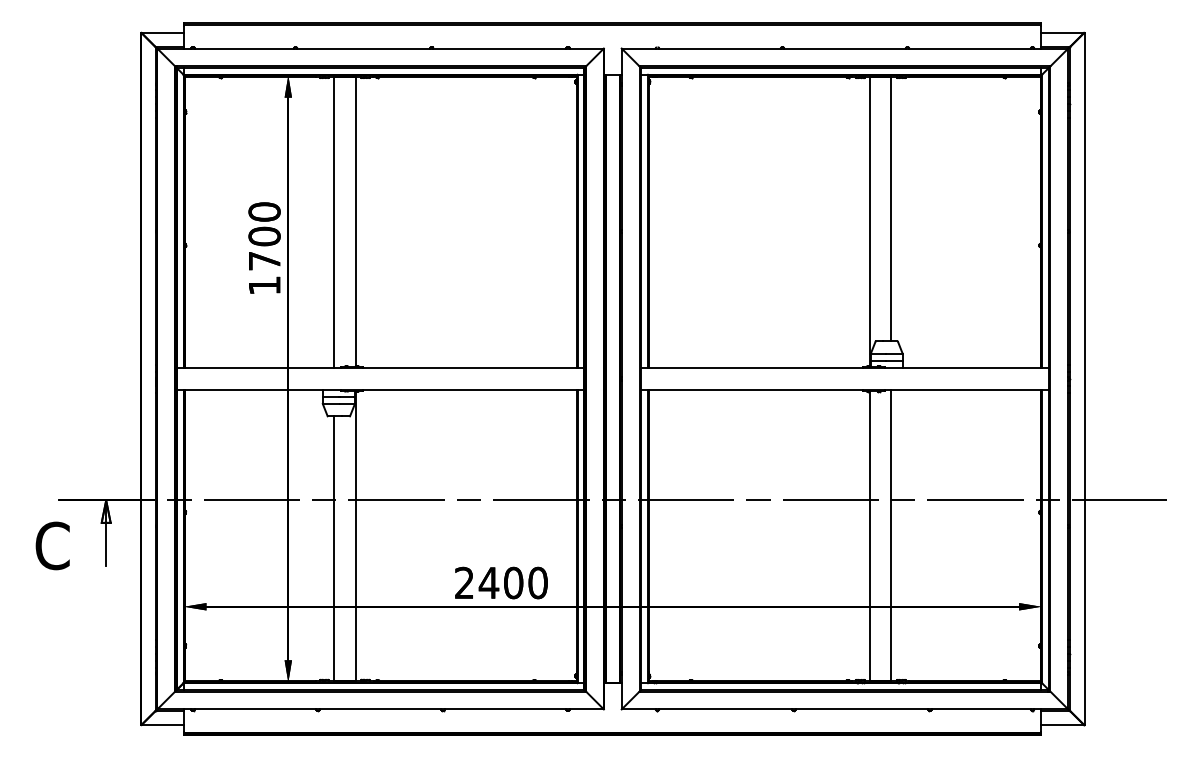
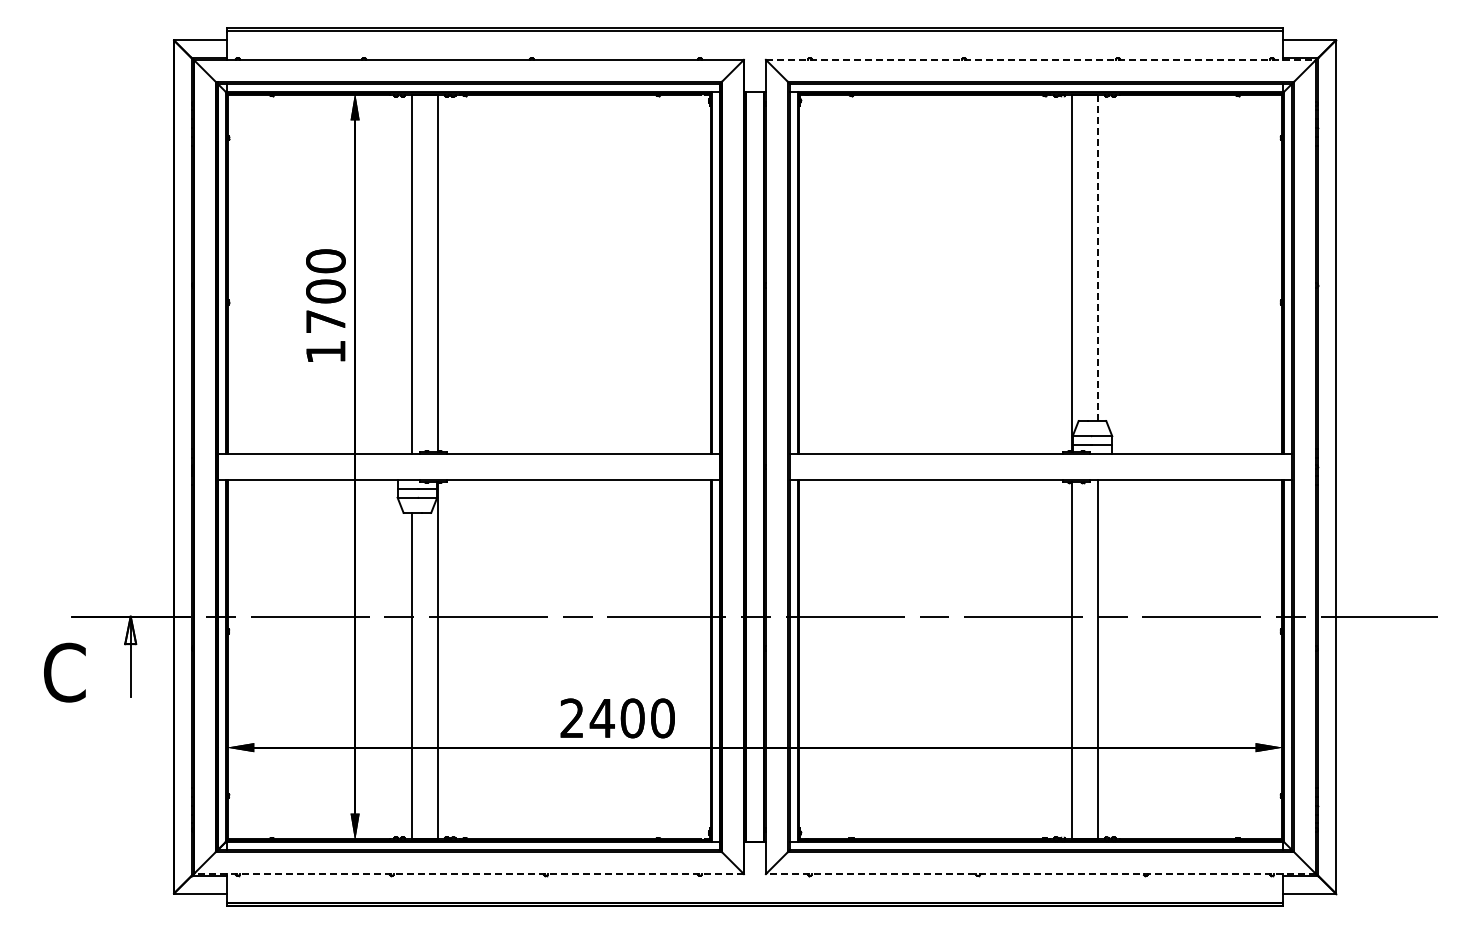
line: (845, 48) -> (1041, 59), solid -> dashed
line: (891, 208) -> (1098, 257), solid -> dashed
line: (380, 709) -> (468, 874), solid -> dashed
line: (844, 709) -> (1040, 874), solid -> dashed

